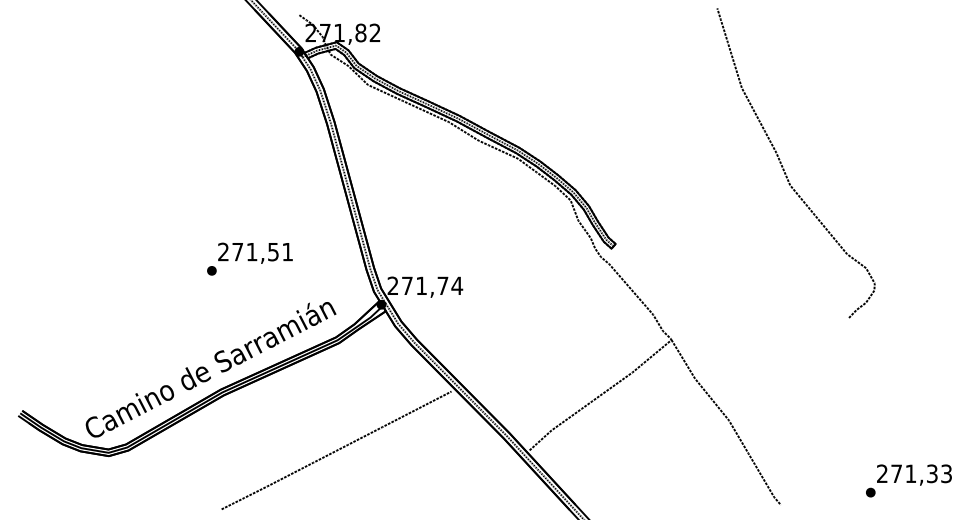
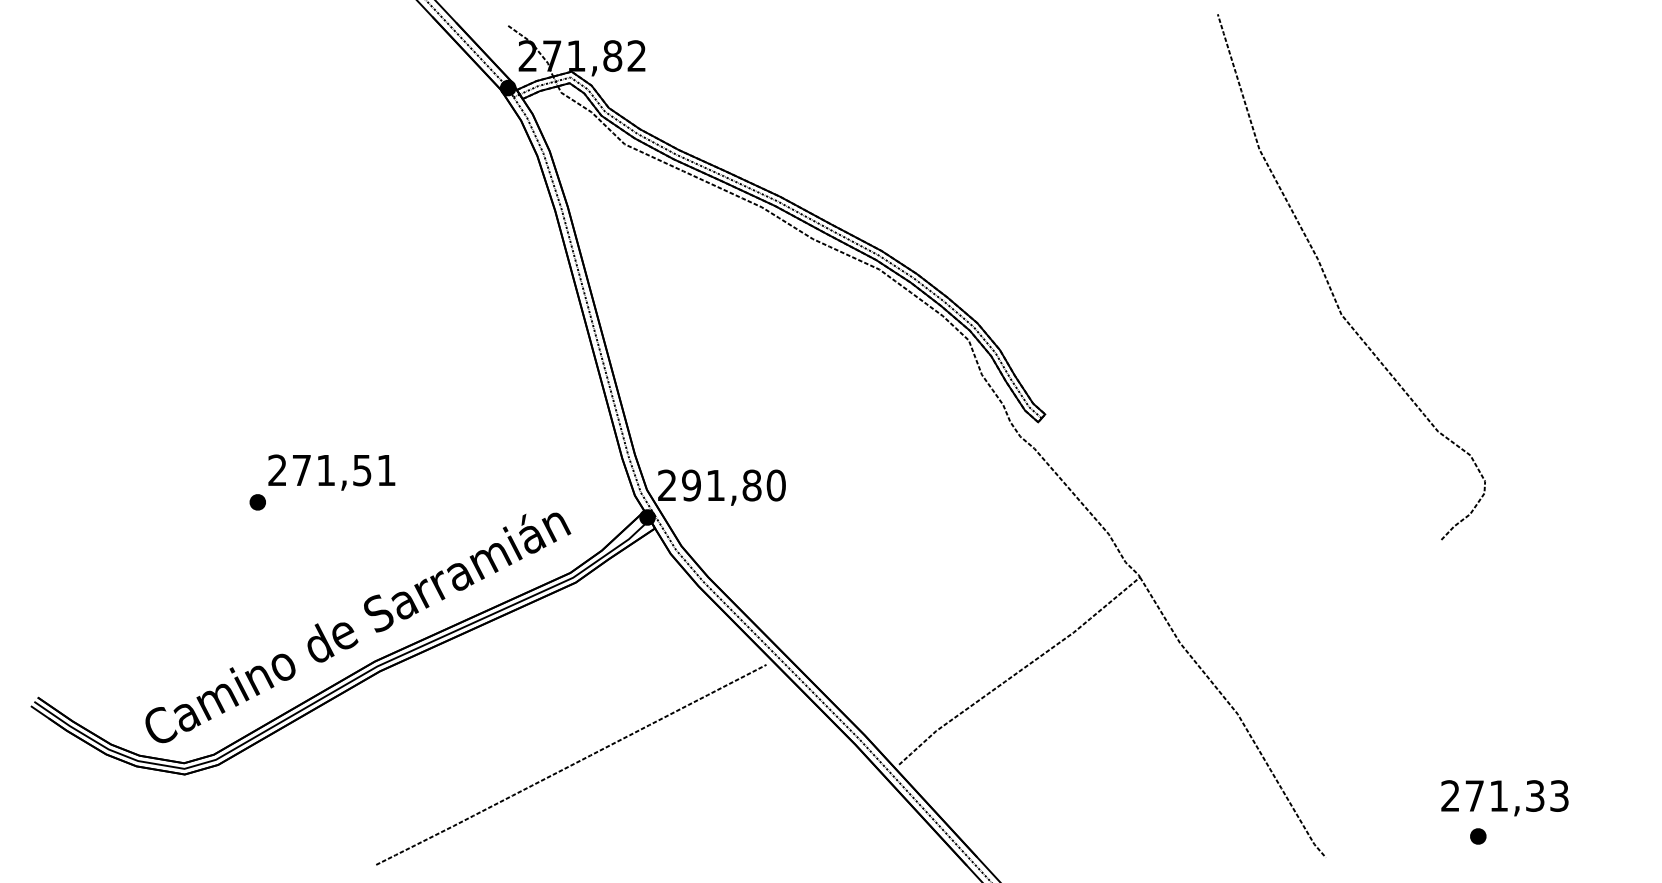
text: (249, 258) -> (321, 481), moved
text: (432, 285) -> (734, 484), 271,74 -> 291,80
text: (914, 474) -> (1505, 797), moved

